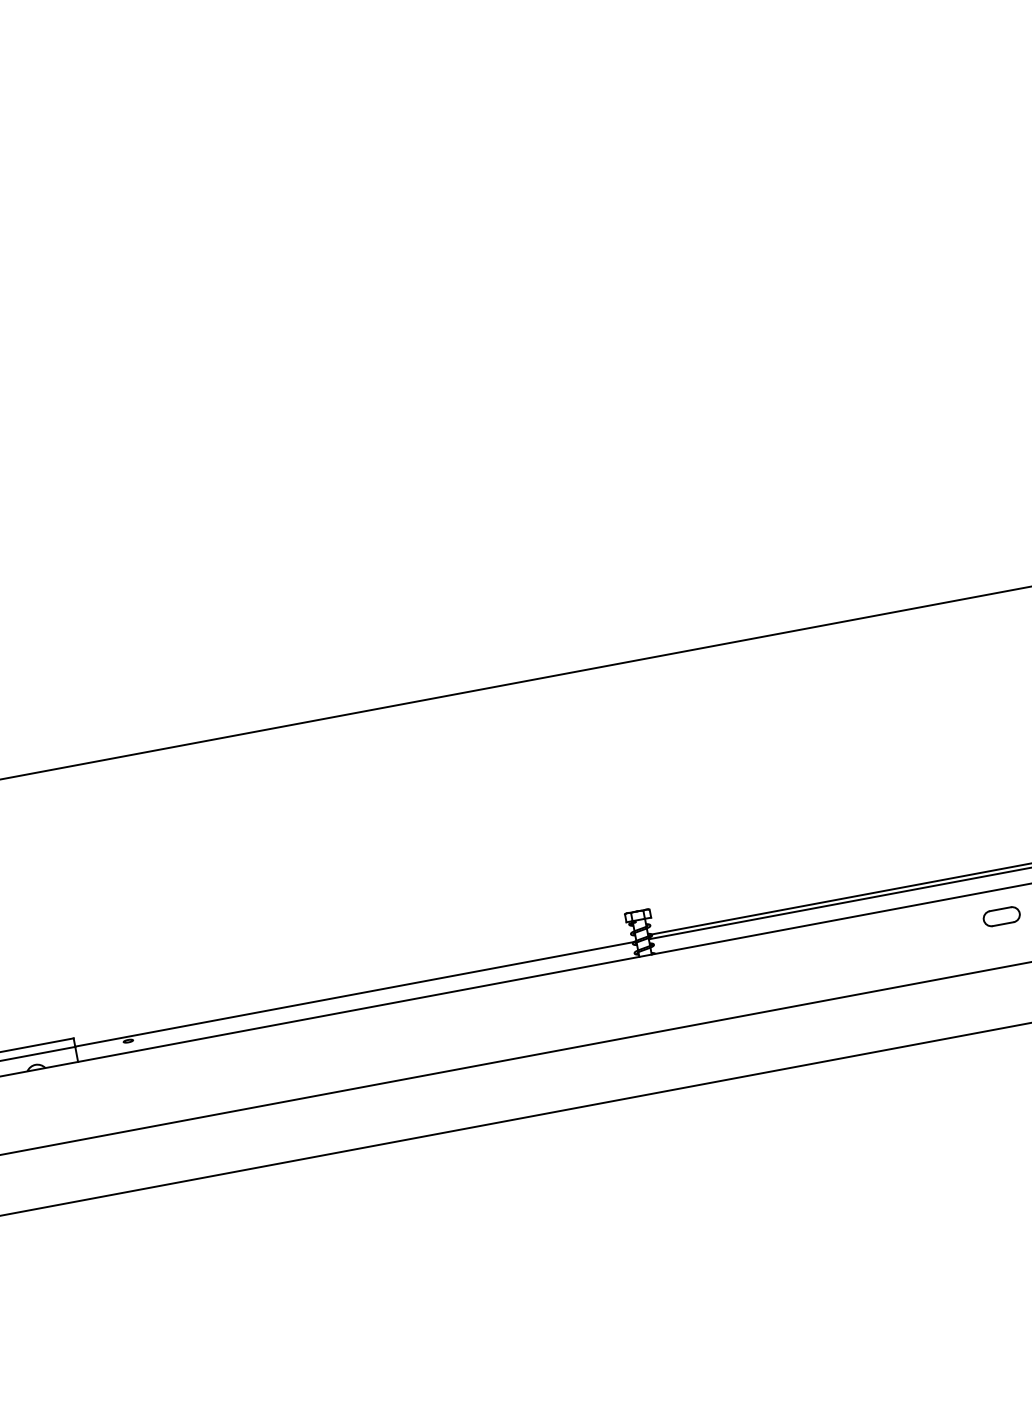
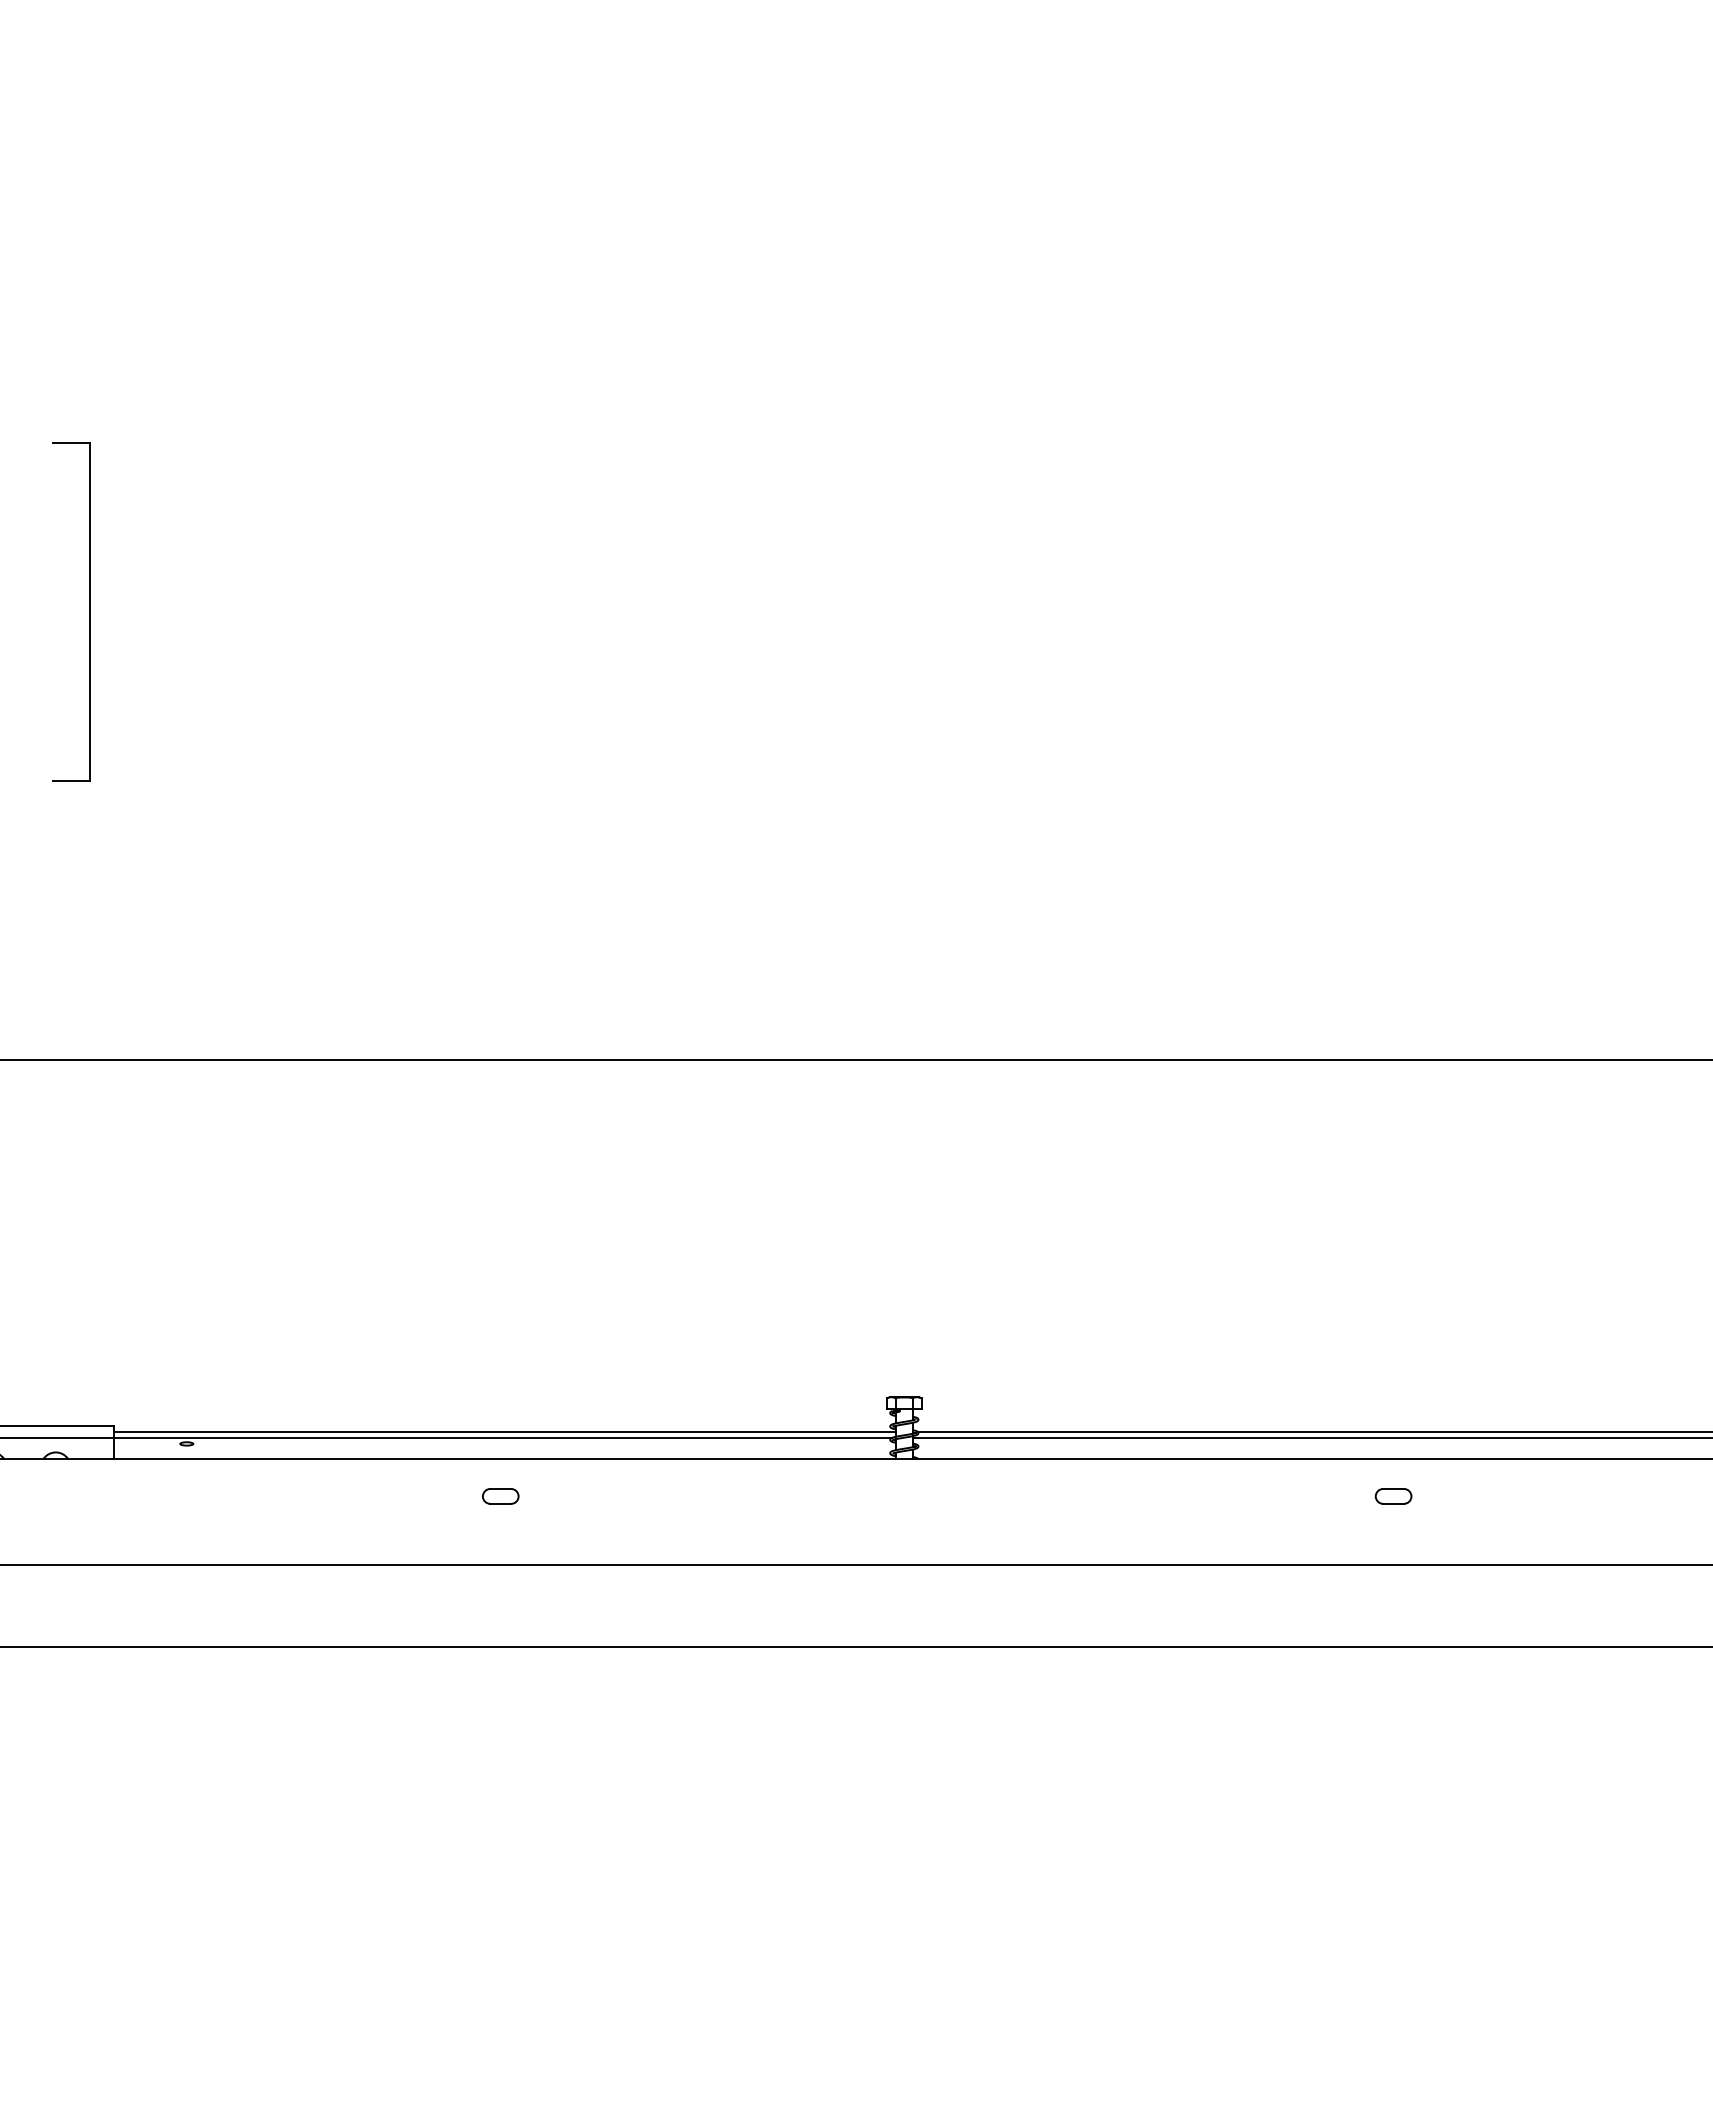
part: (1001, 916) -> (1393, 1496), size x0.71
line: (354, 990) -> (504, 1432), added
part: (360, 1036) -> (500, 1496), added

